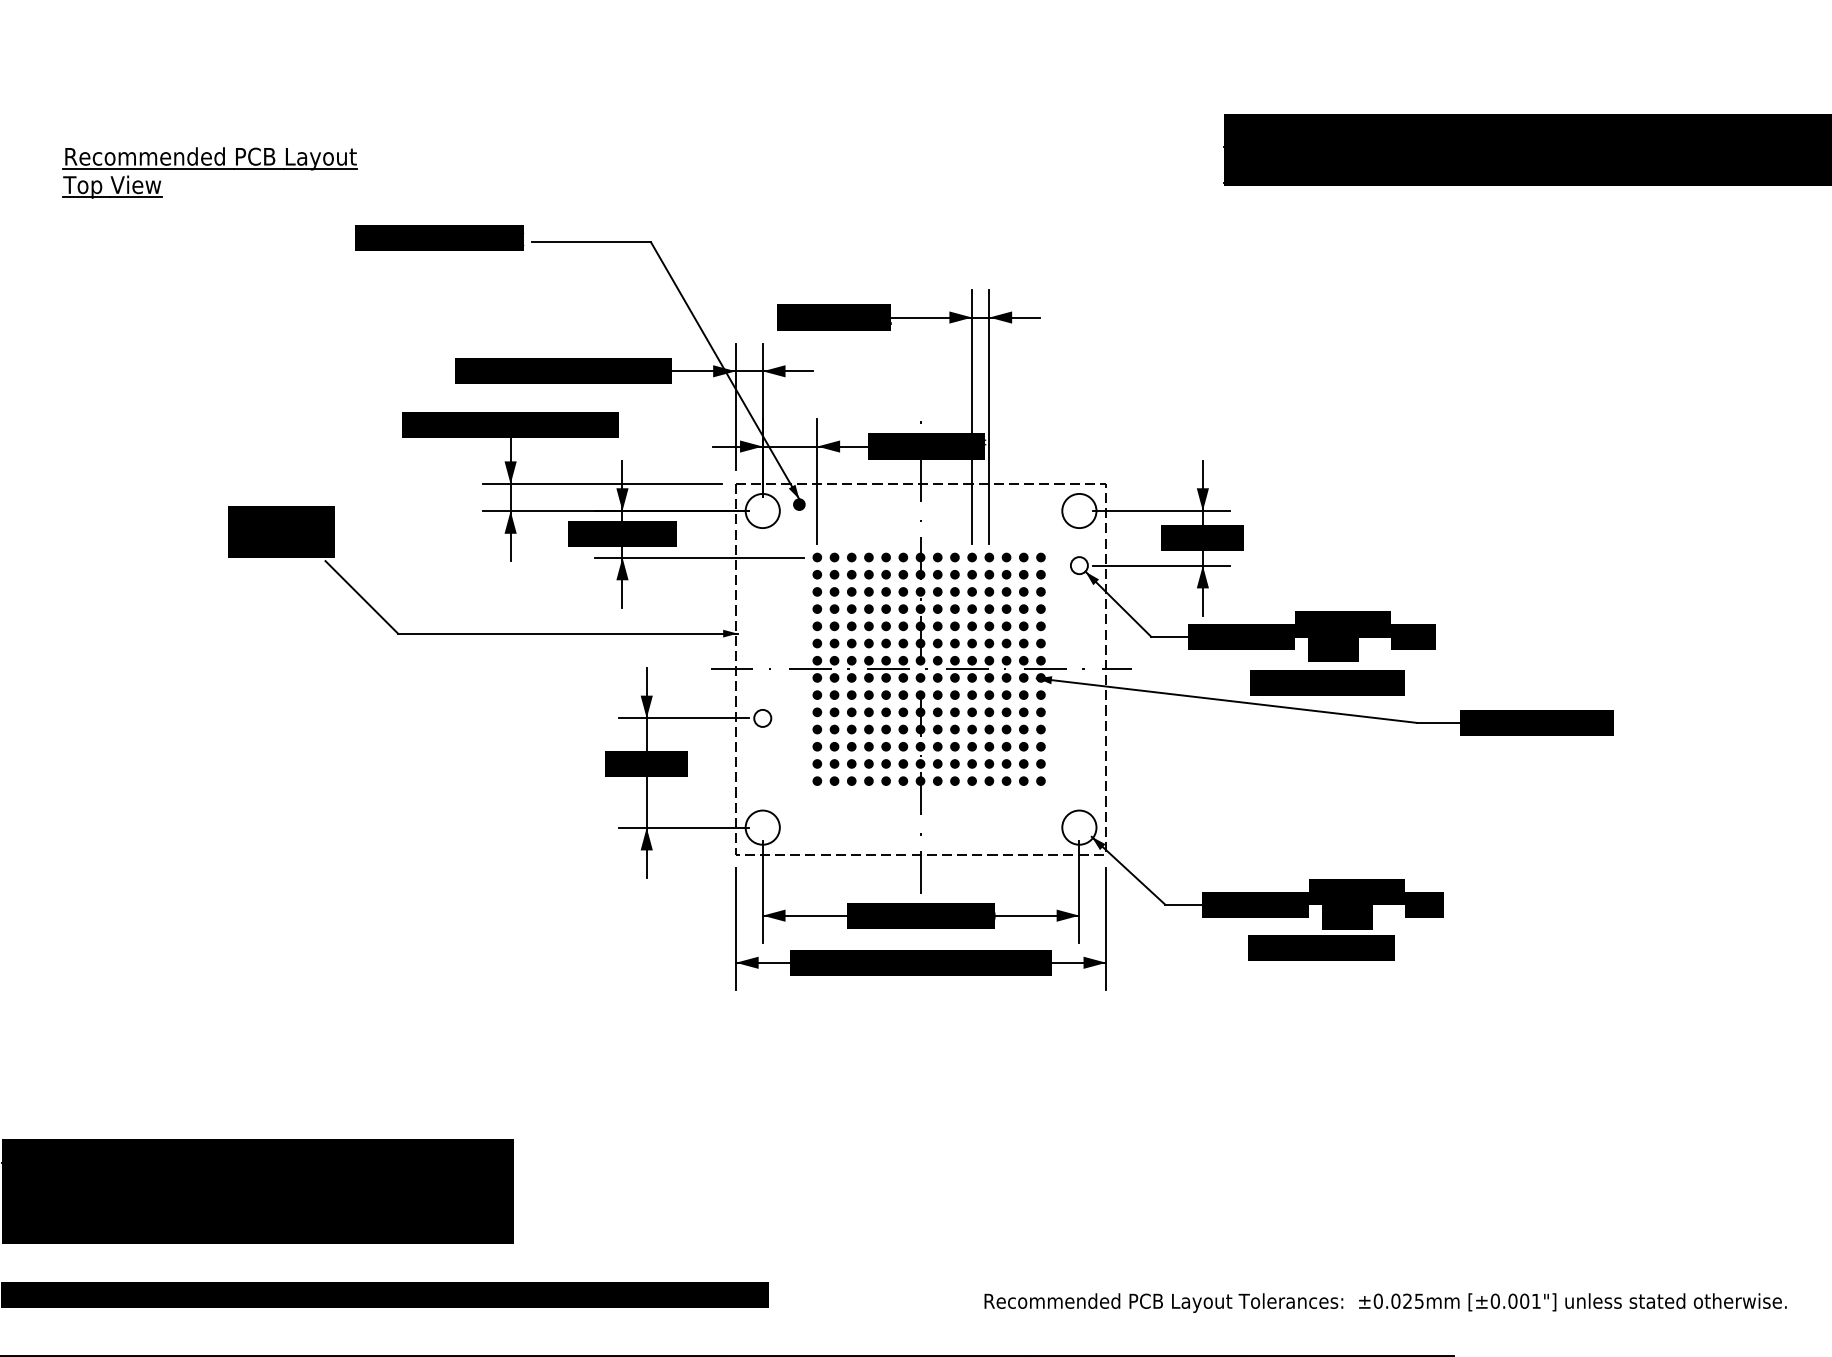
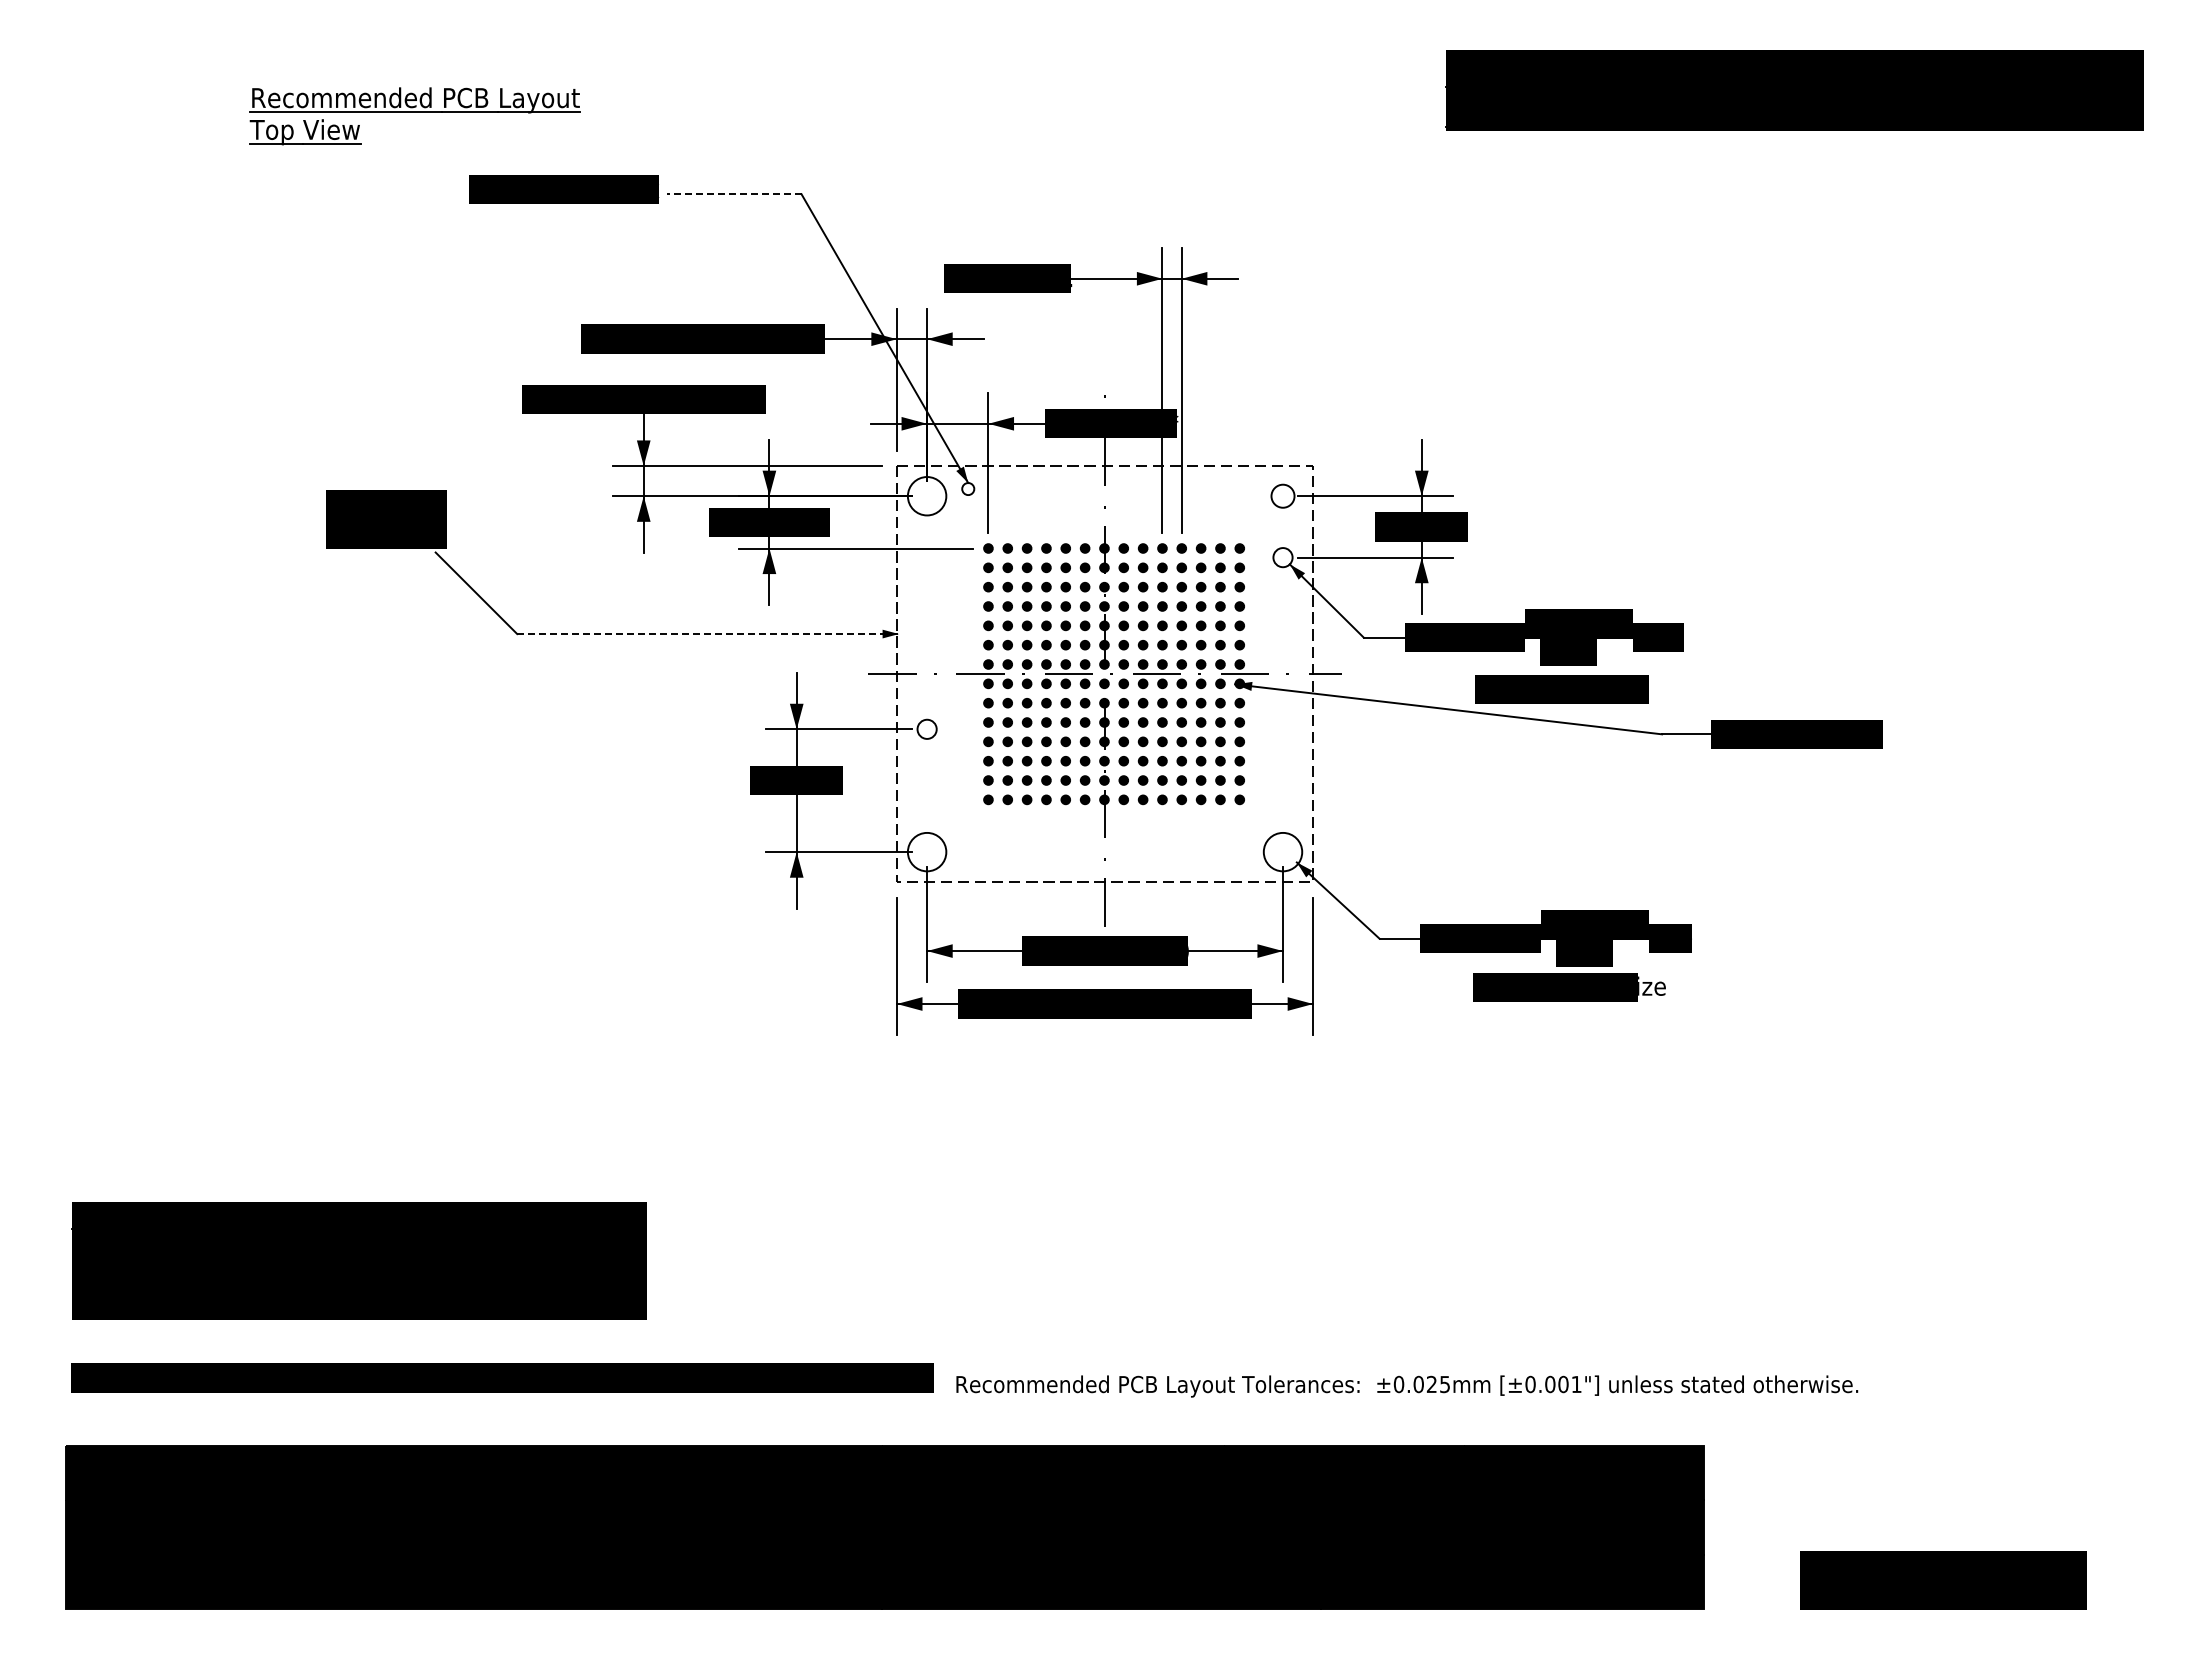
part: (209, 173) -> (414, 116), moved
line: (590, 242) -> (733, 194), solid -> dashed
fill: (799, 505) -> (968, 489), removed
circle: (1078, 511) -> (1282, 496), size x0.6
line: (568, 634) -> (708, 634), solid -> dashed
text: (1407, 946) -> (1651, 985), Mounting Hole -> Socket Body Size
text: (1385, 1303) -> (1407, 1386), moved

